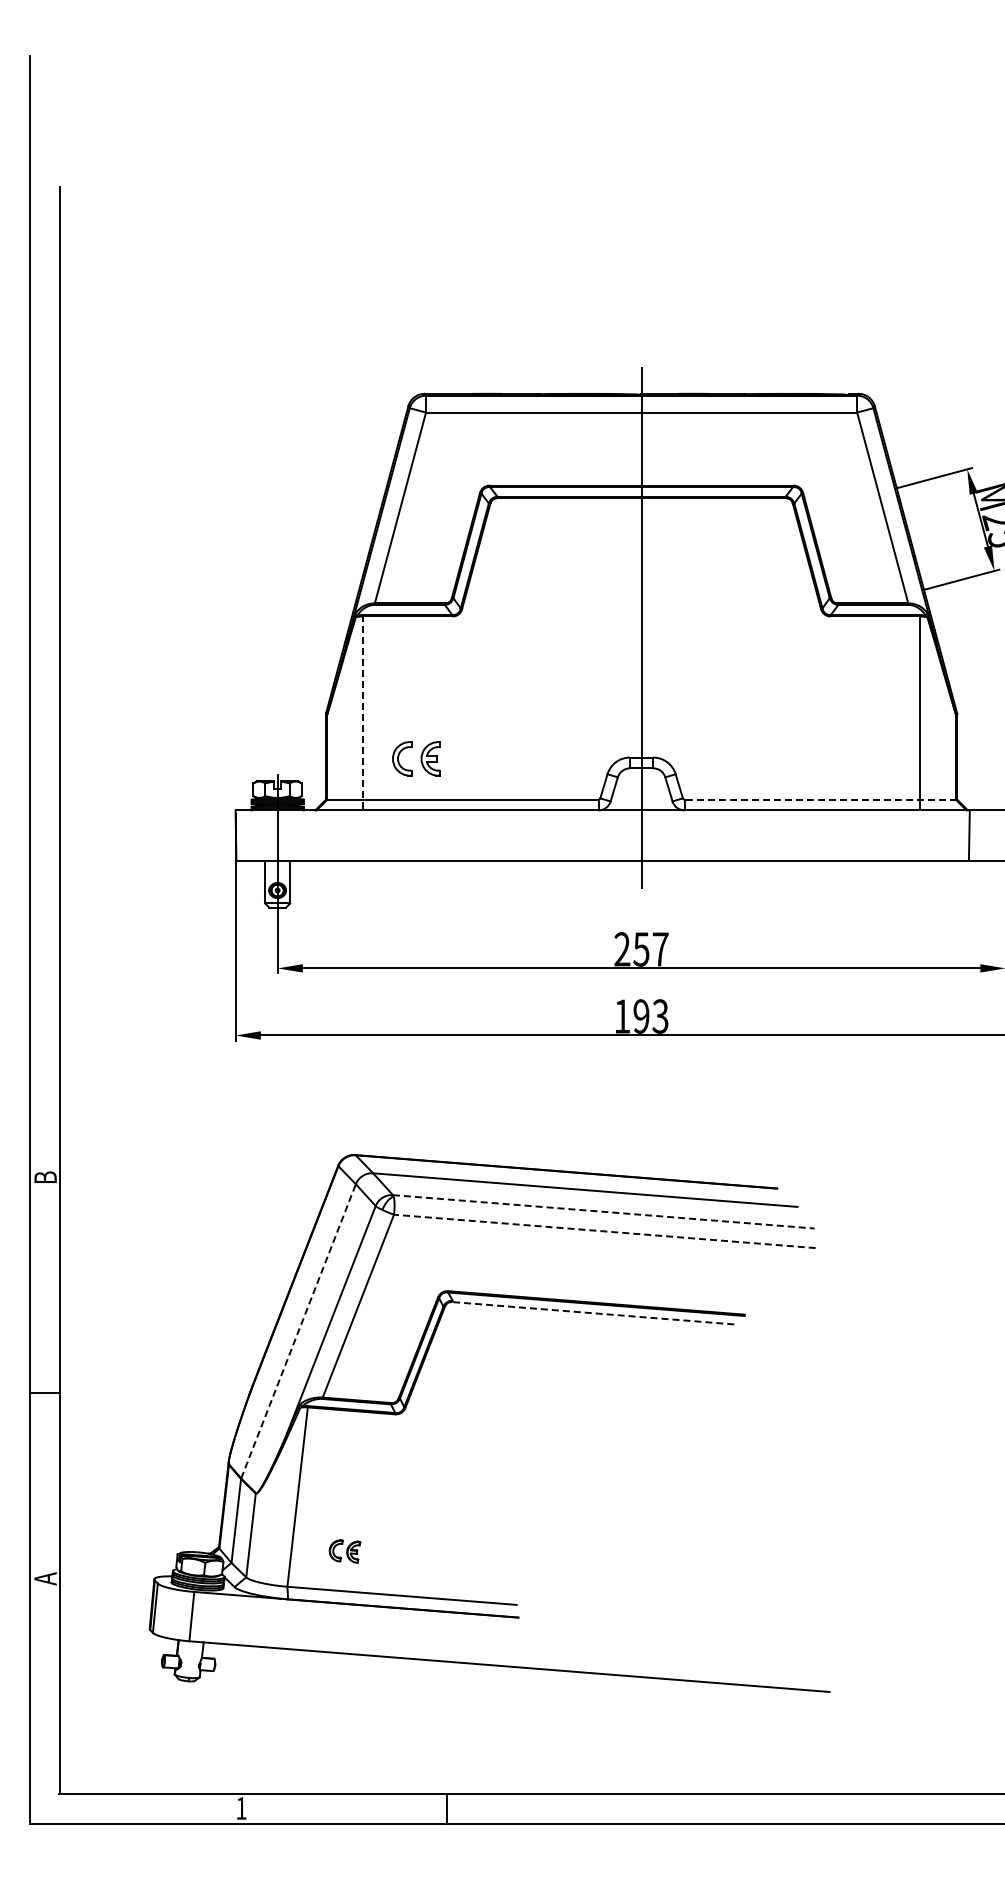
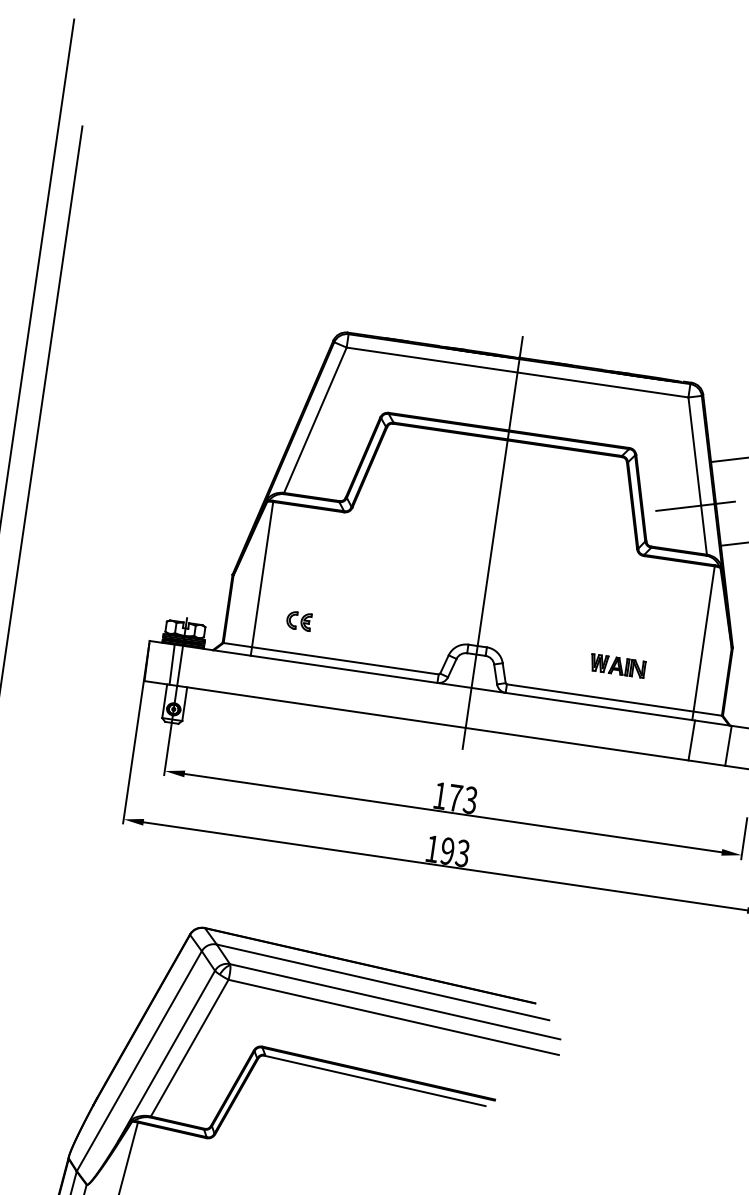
line: (885, 545) -> (695, 506), added
line: (363, 712) -> (262, 578), dashed -> solid
part: (817, 757) -> (617, 666), added
part: (416, 758) -> (299, 620), size x0.62
line: (820, 799) -> (614, 699), dashed -> solid
line: (267, 835) -> (172, 664), added
line: (922, 835) -> (691, 740), added
text: (641, 949) -> (455, 798), 257 -> 173
line: (604, 1211) -> (395, 1001), dashed -> solid
line: (604, 1231) -> (393, 1017), dashed -> solid
line: (592, 1313) -> (374, 1081), dashed -> solid
line: (298, 1331) -> (139, 1061), dashed -> solid

